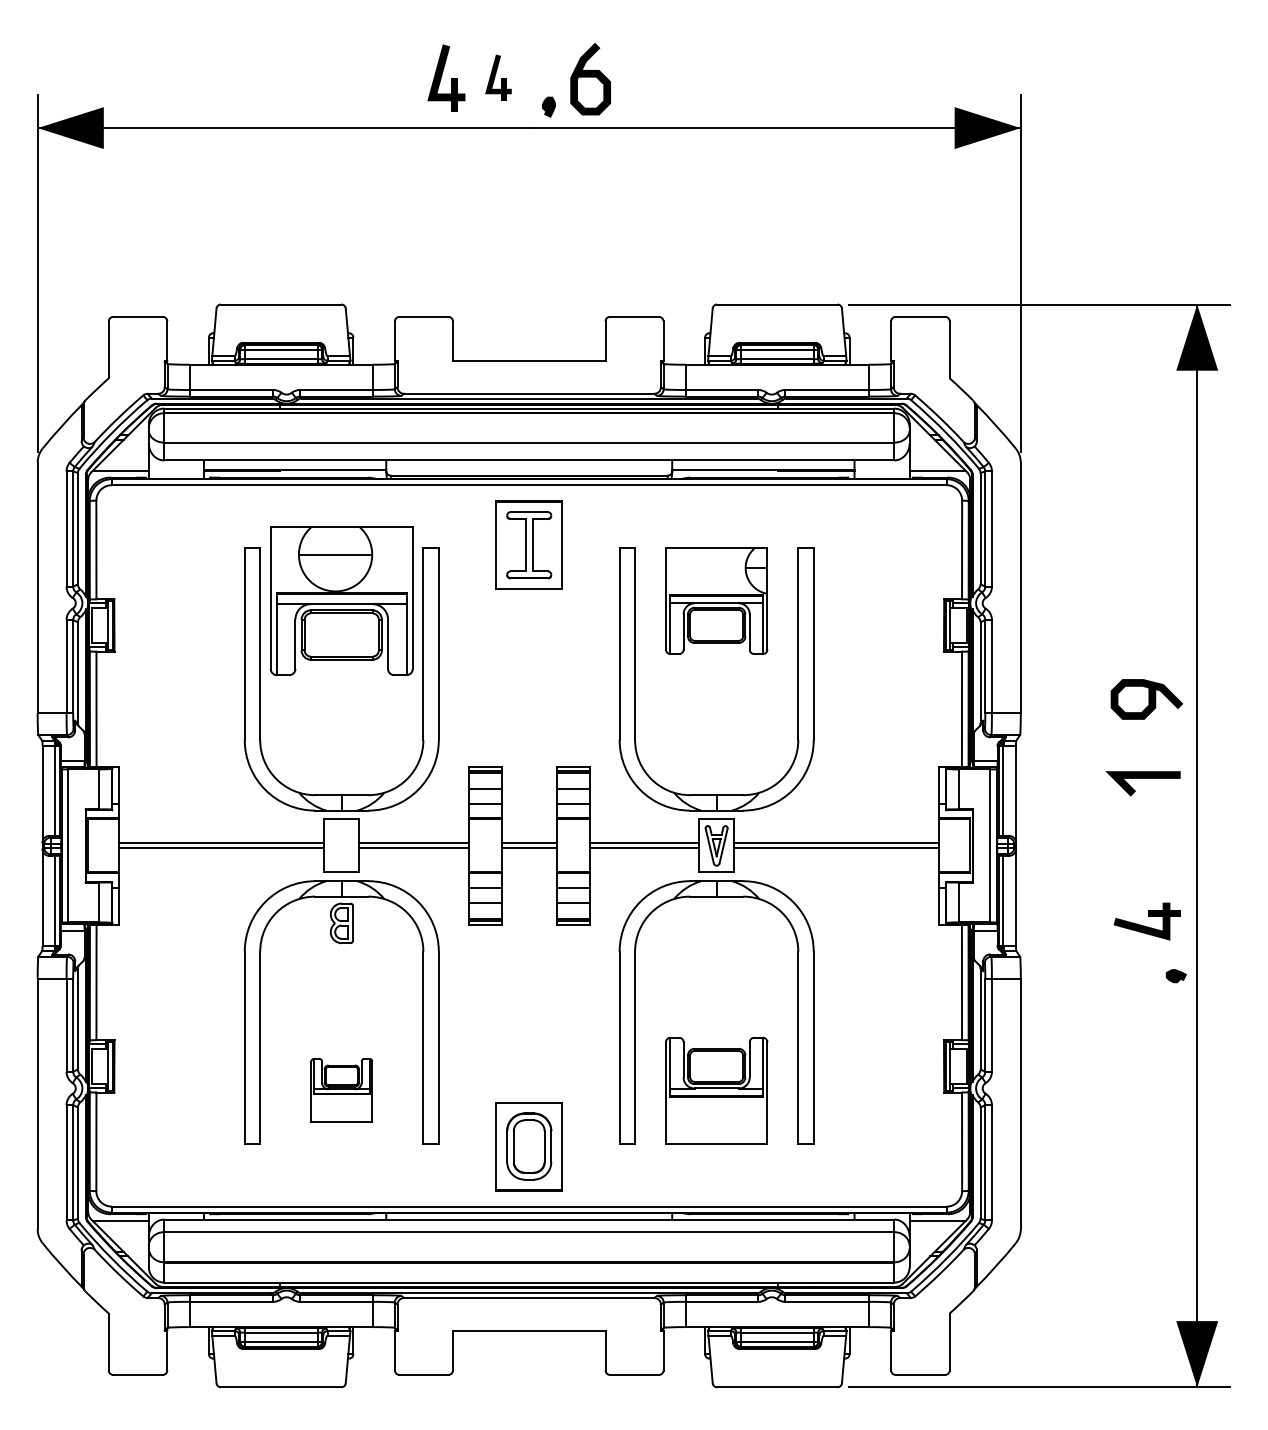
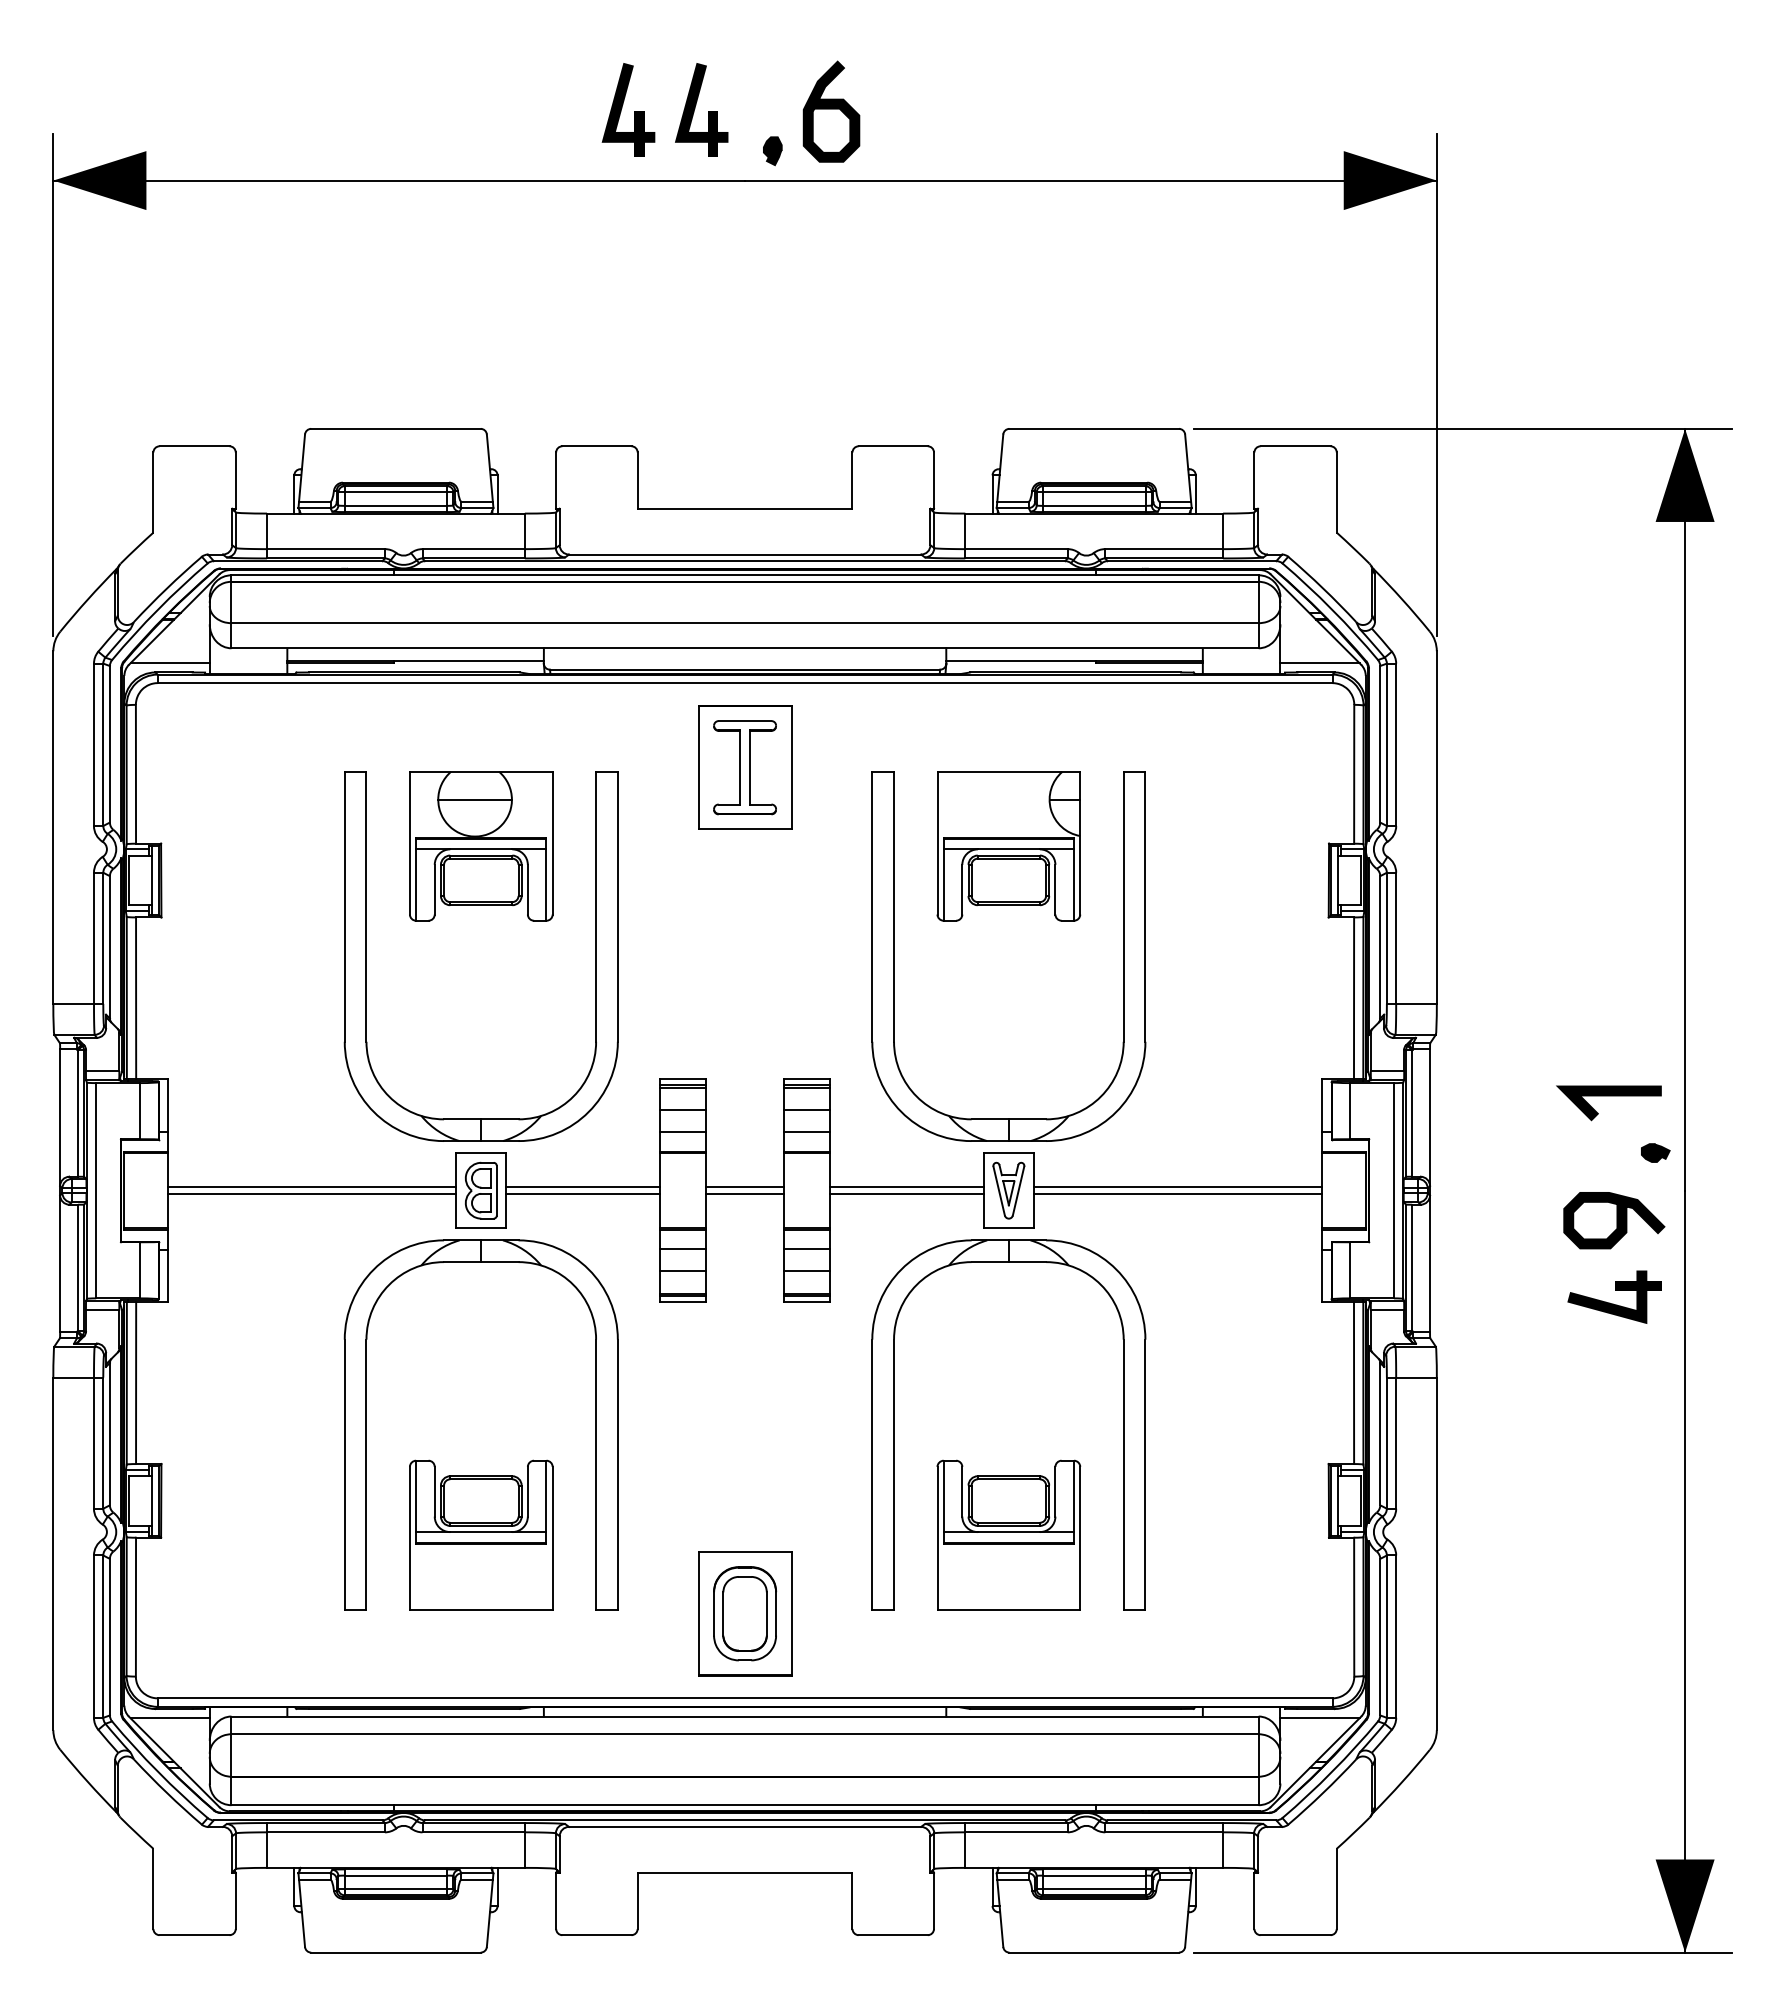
part: (498, 77) -> (701, 109), size x1.43
part: (341, 601) -> (481, 846), size x0.71
curve: (1148, 699) -> (1616, 1220), moved
part: (341, 923) -> (480, 1190), moved
part: (1176, 975) -> (1655, 1152), moved
part: (341, 1090) -> (481, 1534), size x1.67

